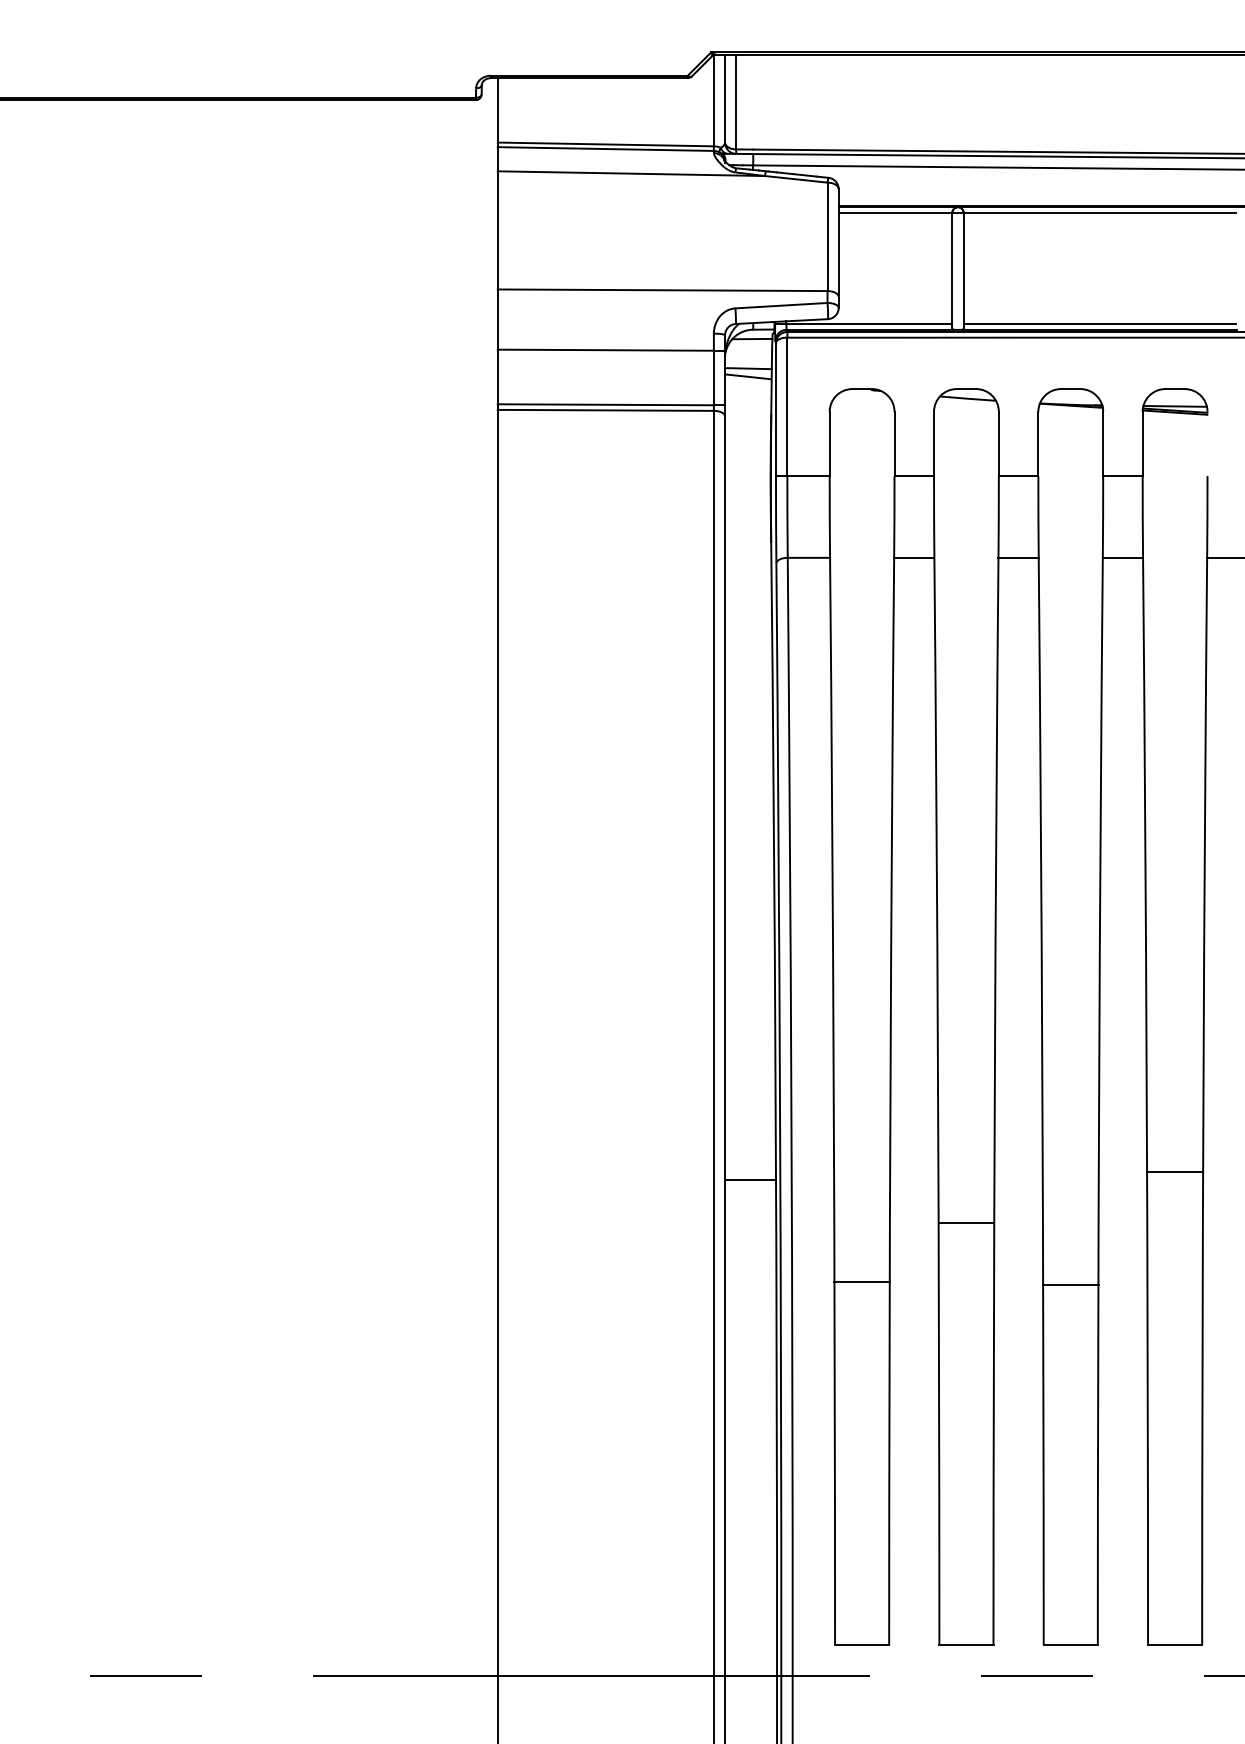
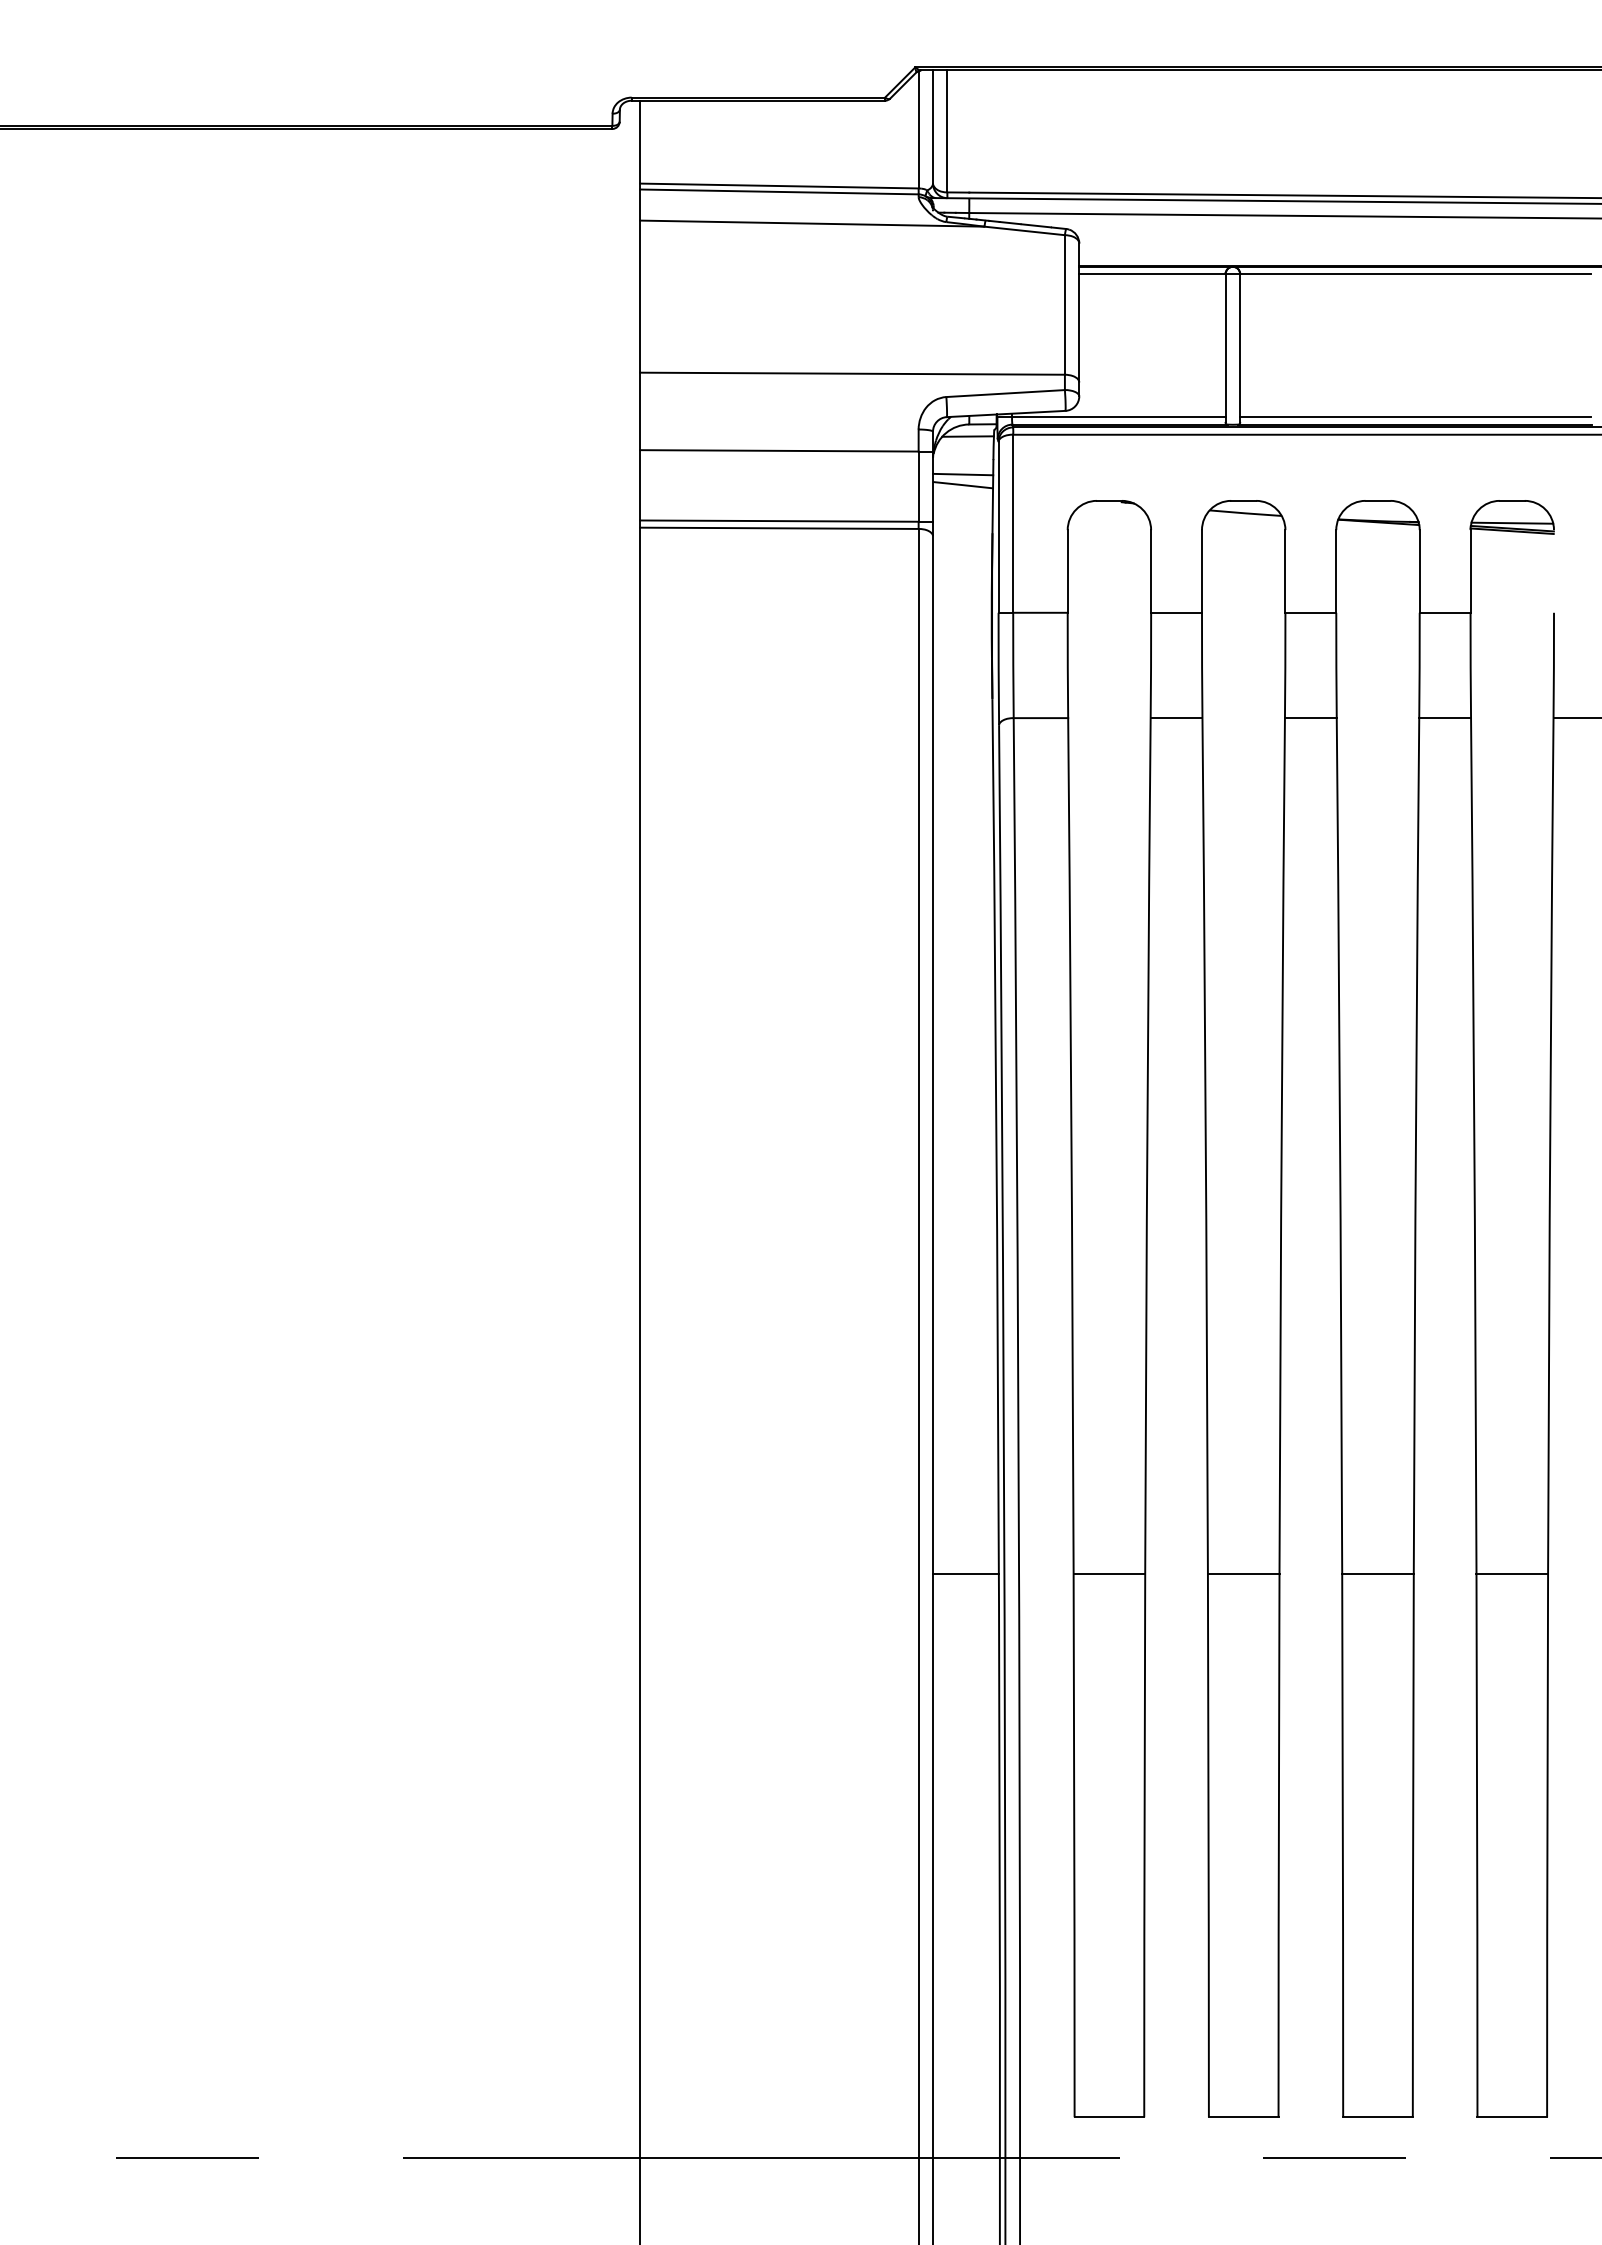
line: (1175, 1171) -> (1512, 1573), moved
line: (750, 1179) -> (965, 1573), moved
line: (862, 1282) -> (1109, 1573), moved
line: (1070, 1284) -> (1377, 1573), moved

